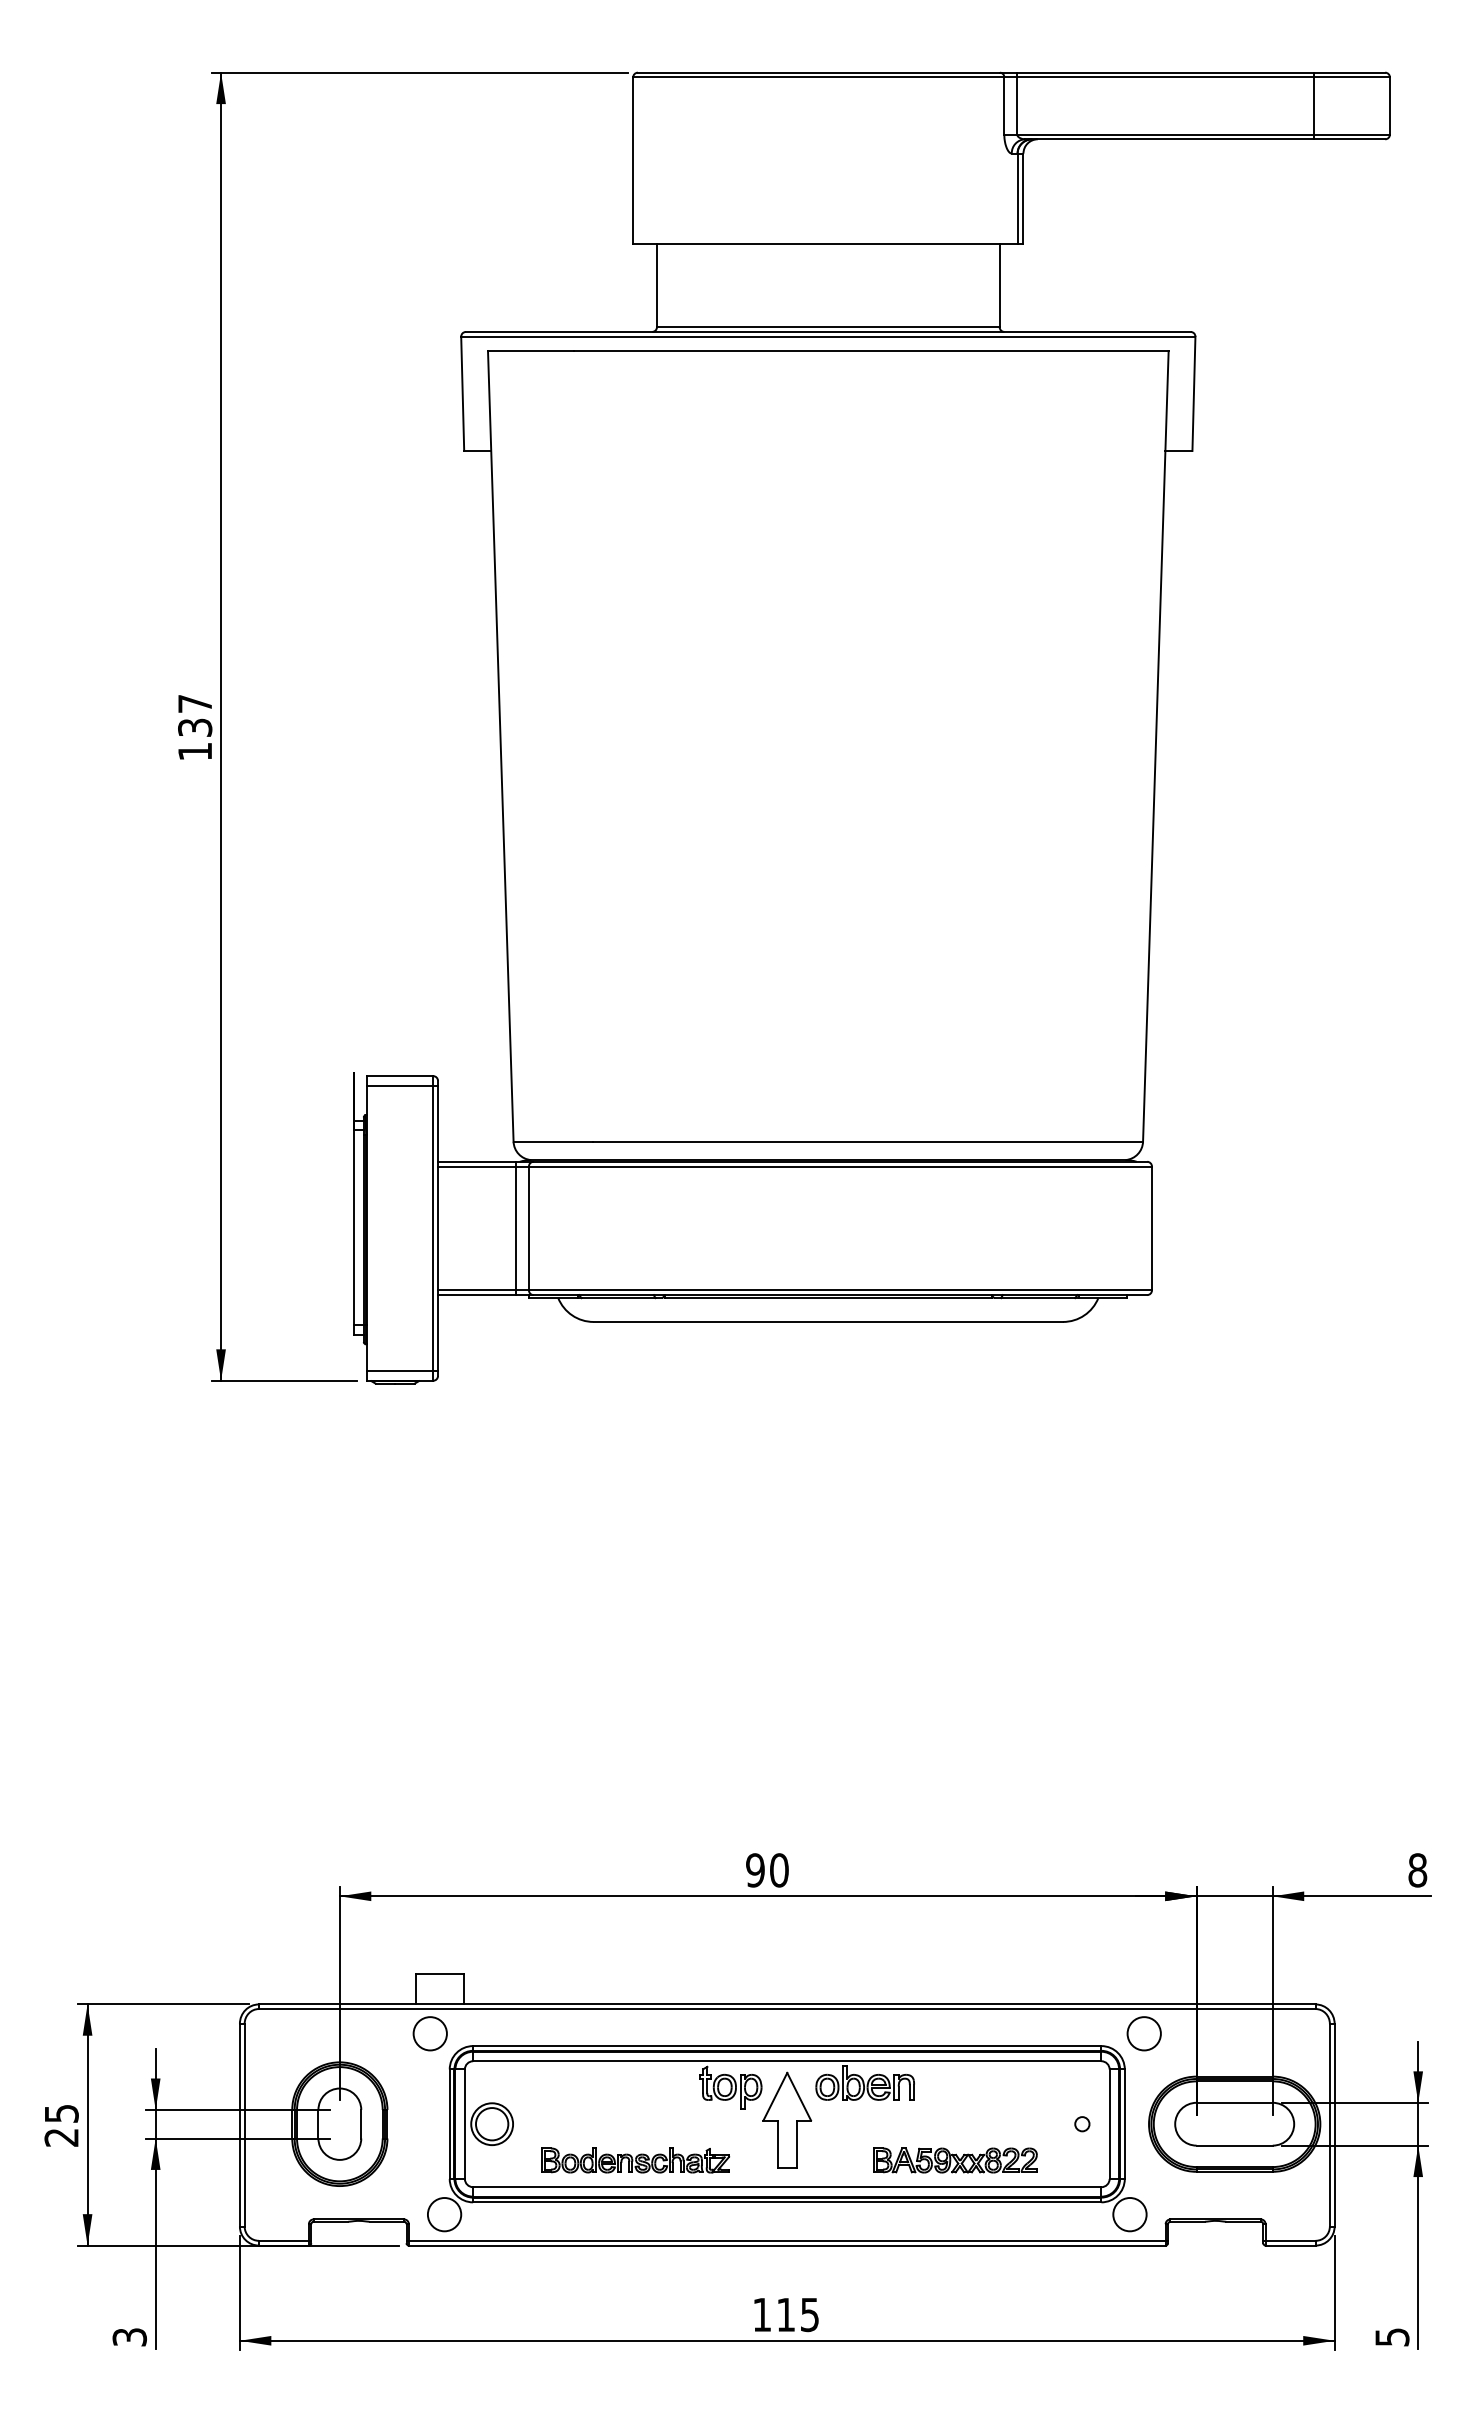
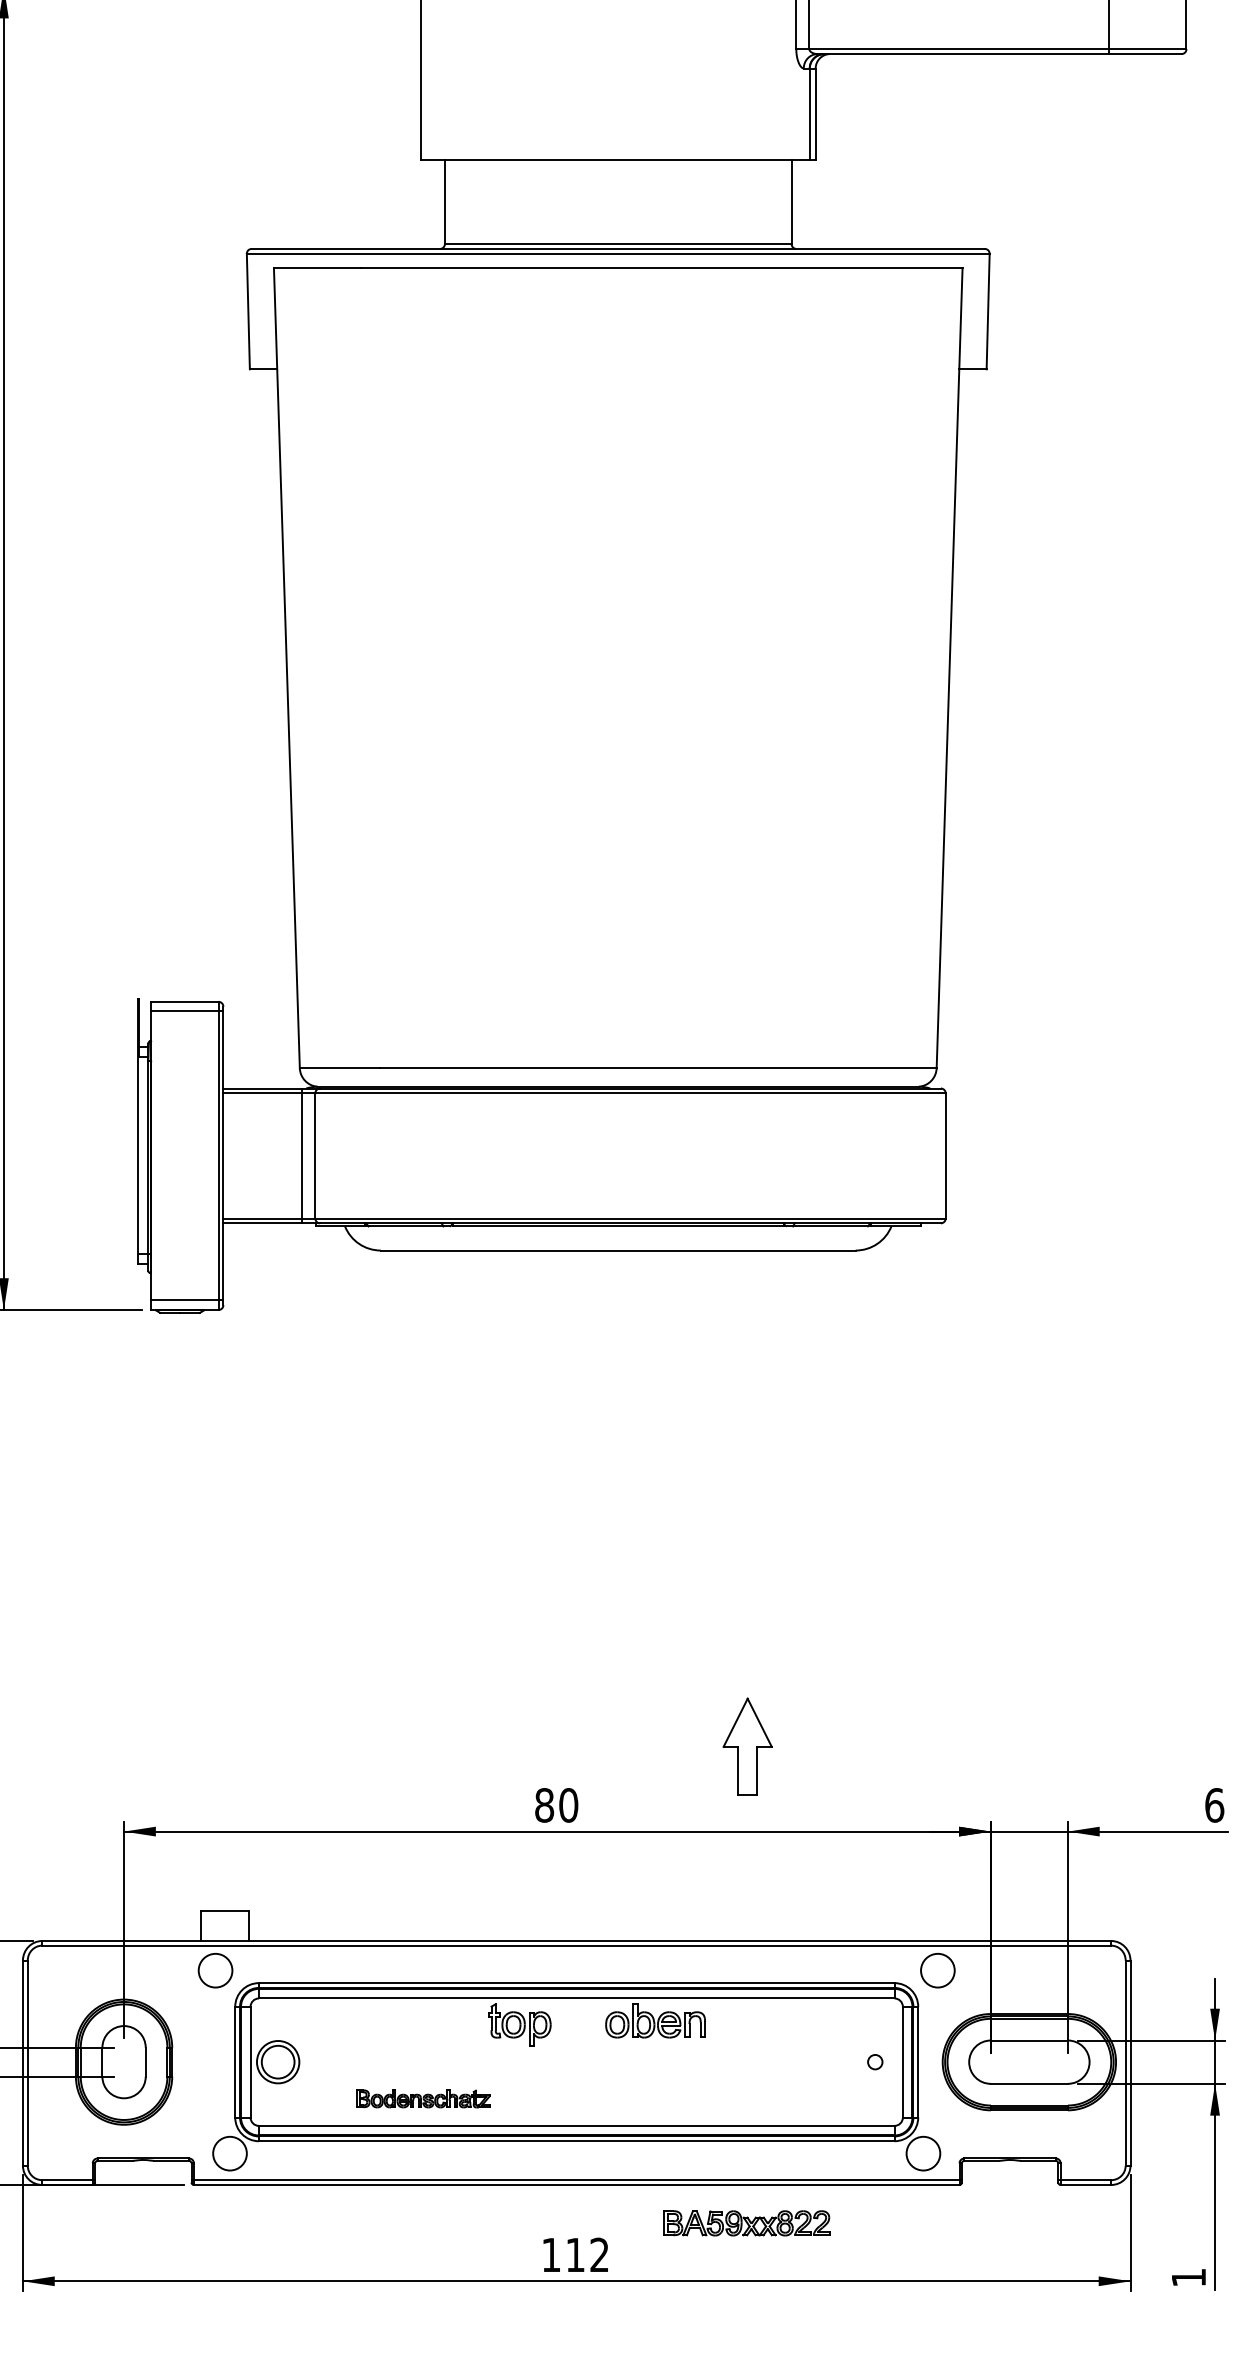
text: (755, 1870) -> (544, 1805), 90 -> 80
text: (1417, 1870) -> (1214, 1805), 8 -> 6
part: (787, 2119) -> (747, 1745), moved
part: (635, 2160) -> (423, 2098), size x0.7
part: (955, 2160) -> (746, 2223), moved
text: (809, 2314) -> (599, 2254), 115 -> 112
text: (1392, 2337) -> (1189, 2277), 5 -> 1

